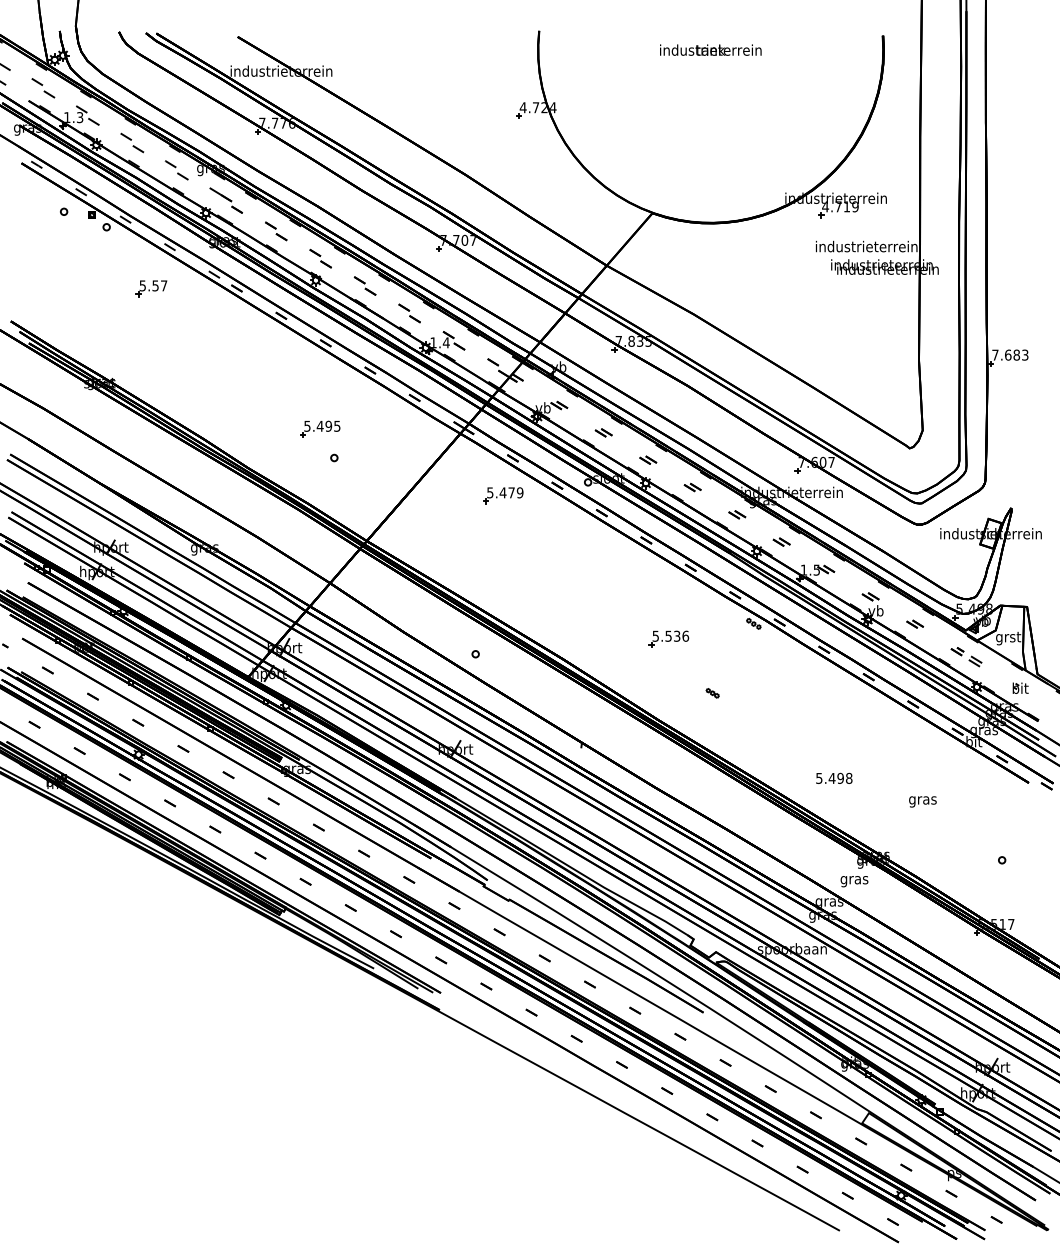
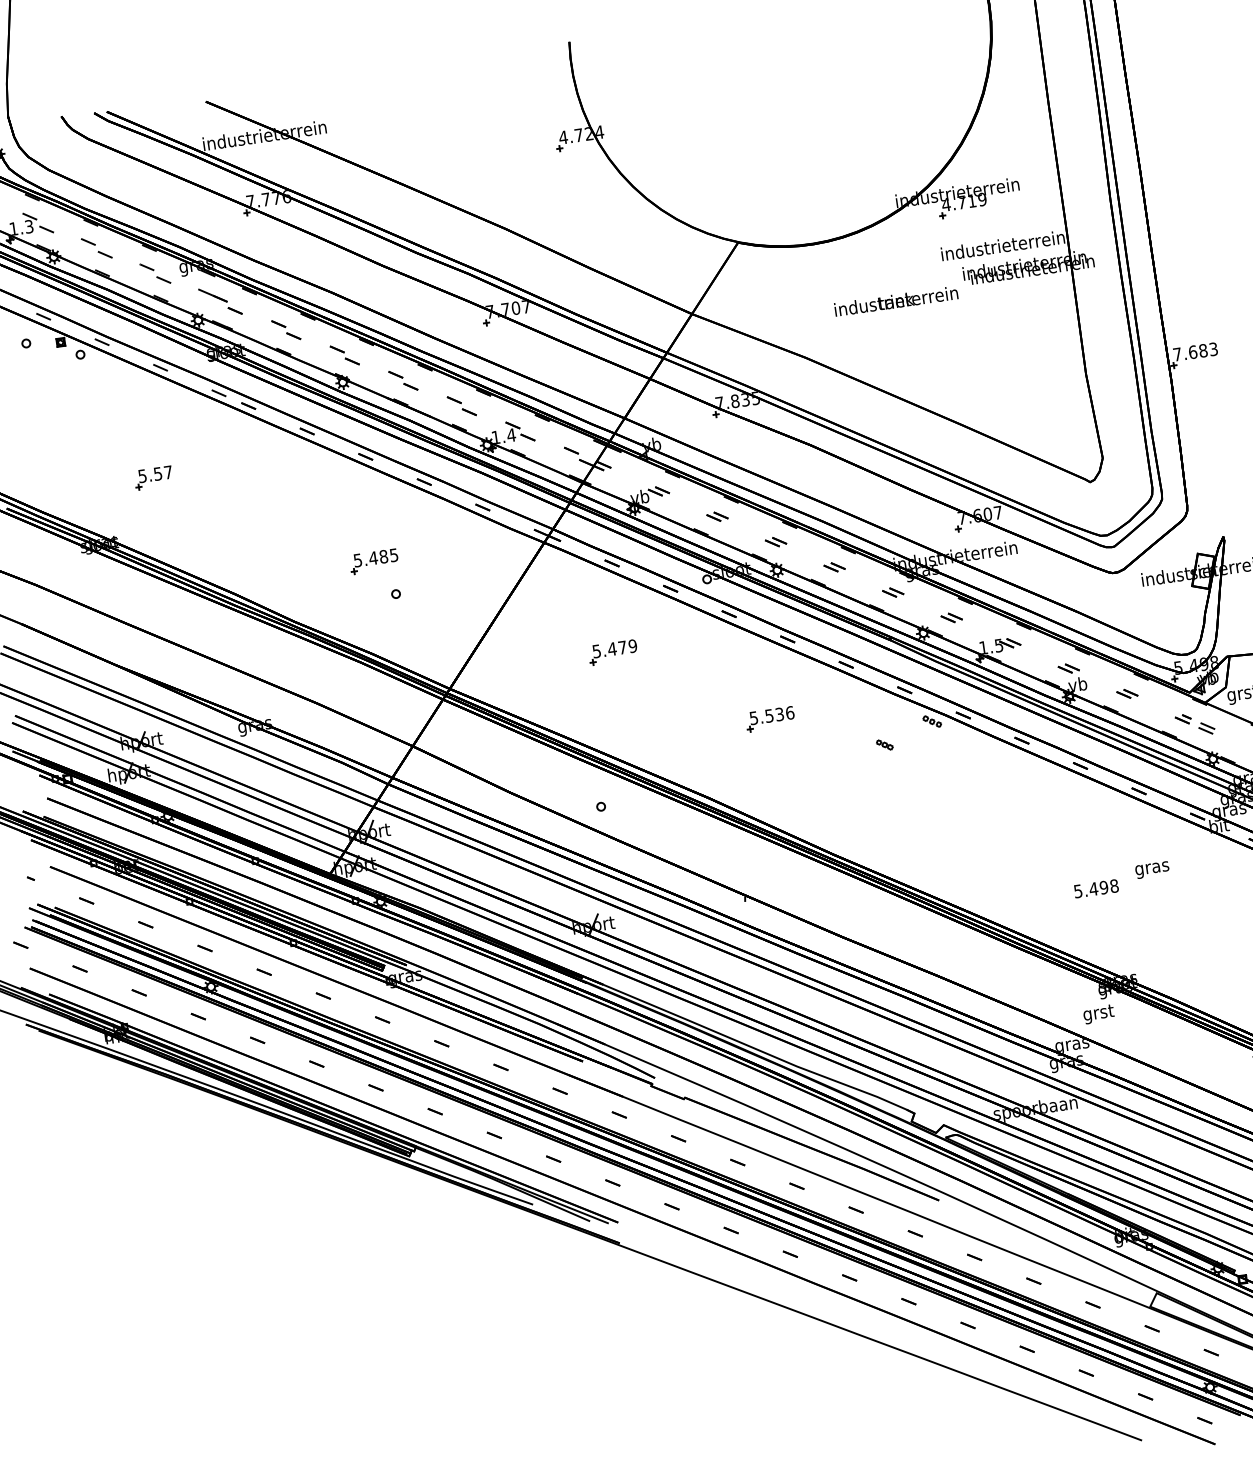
text: (710, 49) -> (895, 300), moved
part: (151, 288) -> (153, 477), moved
text: (328, 426) -> (383, 557), 5.495 -> 5.485
part: (503, 495) -> (613, 652), moved
part: (668, 638) -> (769, 718), moved
part: (712, 693) -> (884, 745), moved
text: (834, 777) -> (1096, 887), moved
text: (922, 801) -> (1151, 869), moved
text: (854, 880) -> (1098, 1014), gras -> grst

